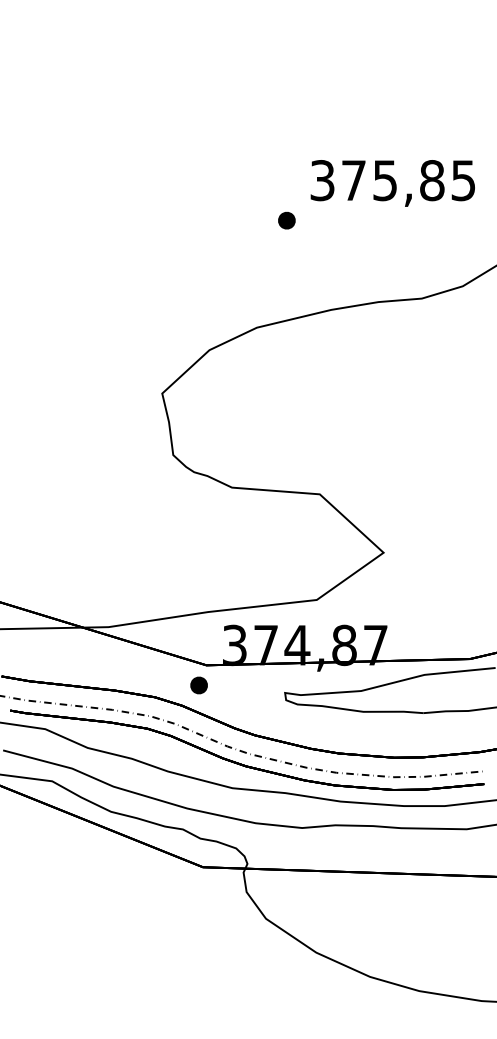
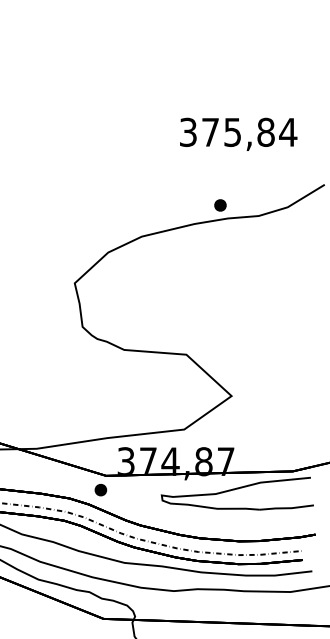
text: (463, 180) -> (288, 132), 375,85 -> 375,84
part: (286, 220) -> (220, 205), moved

